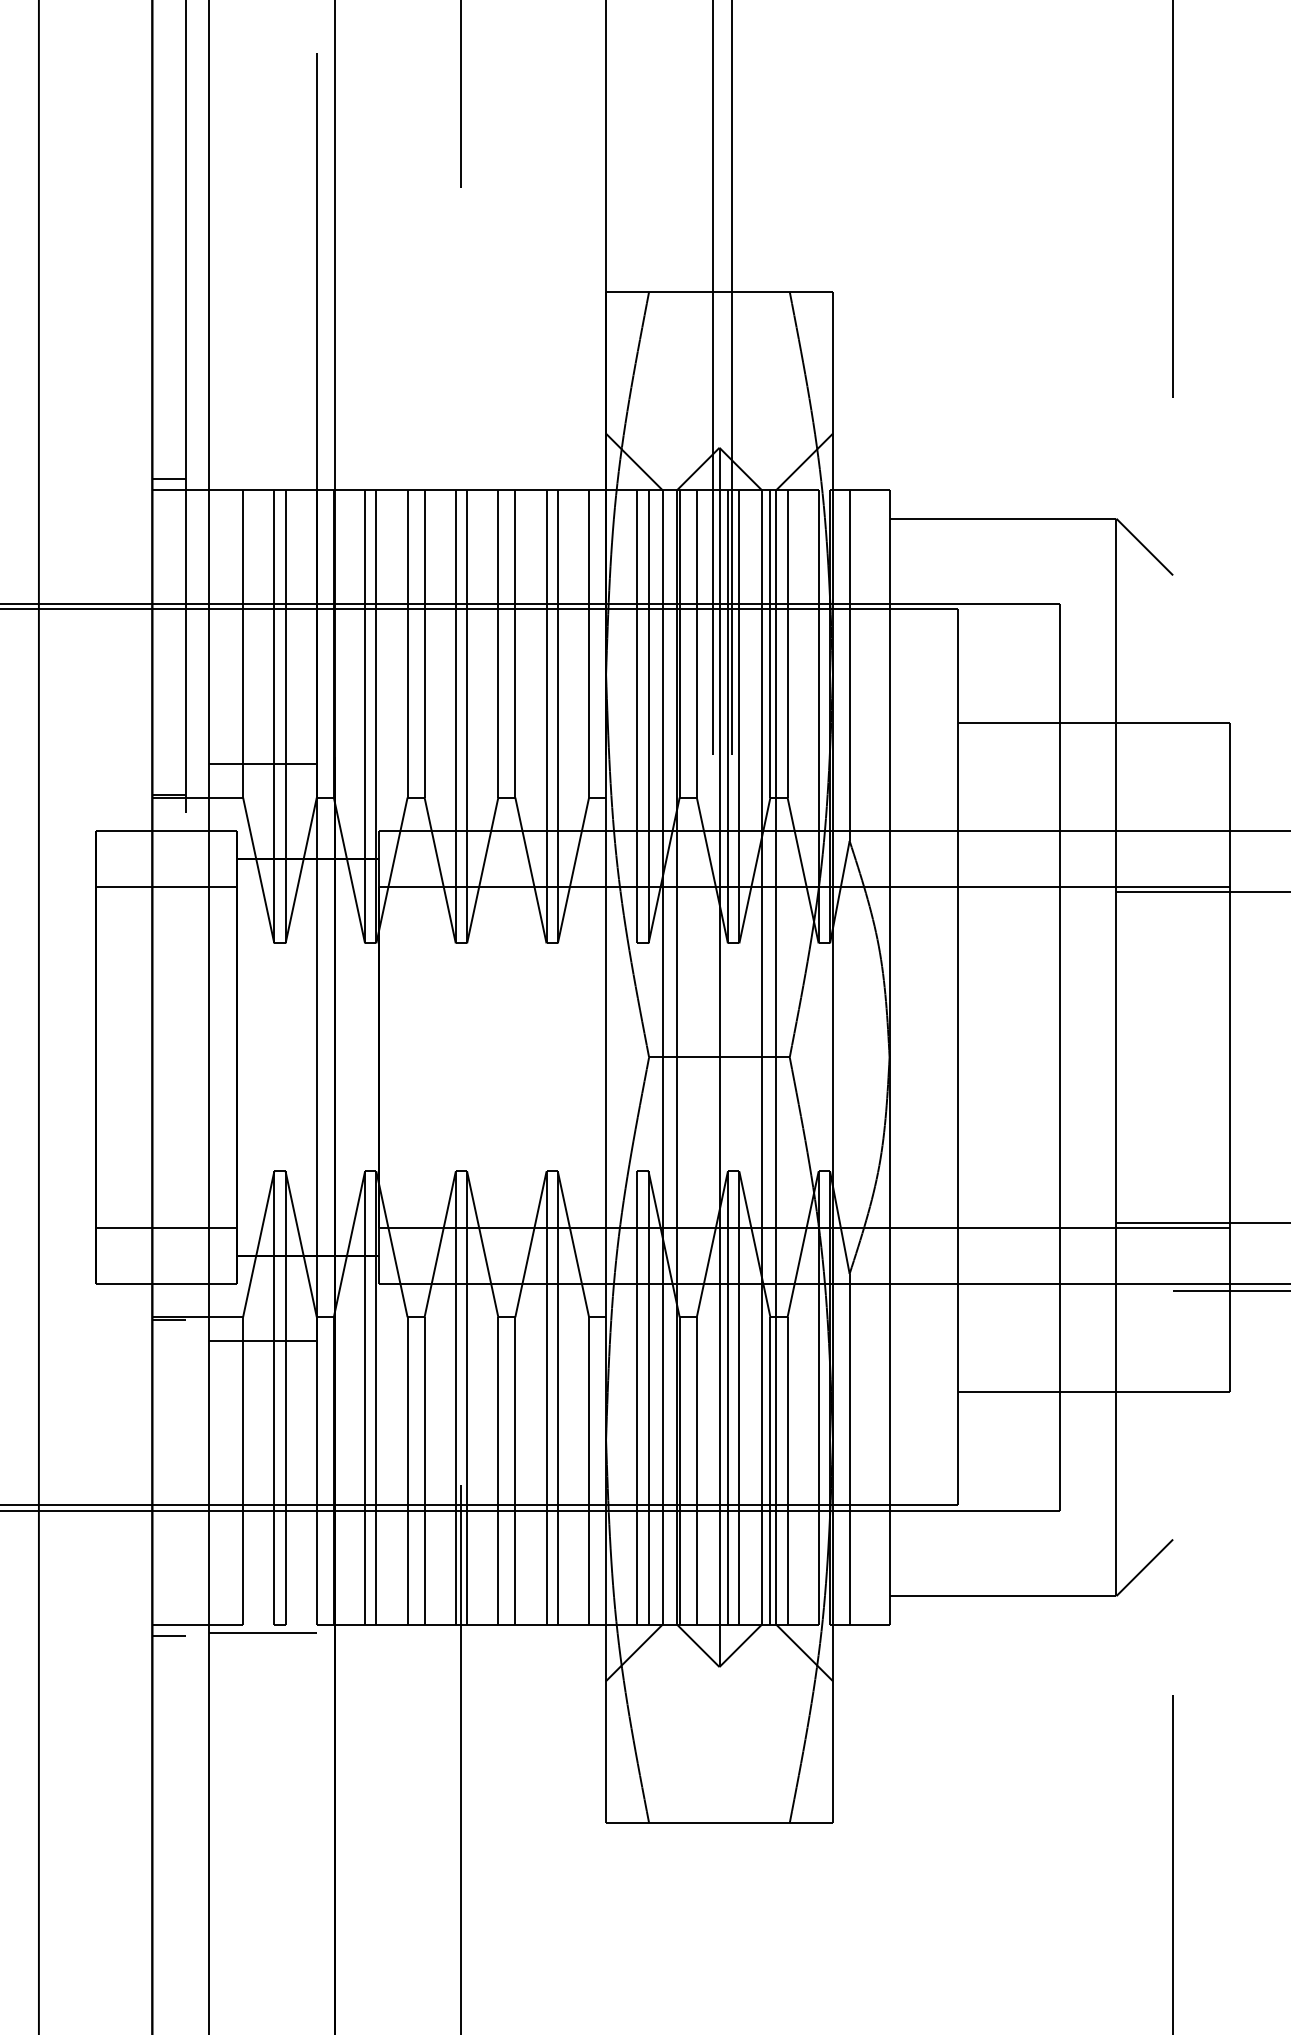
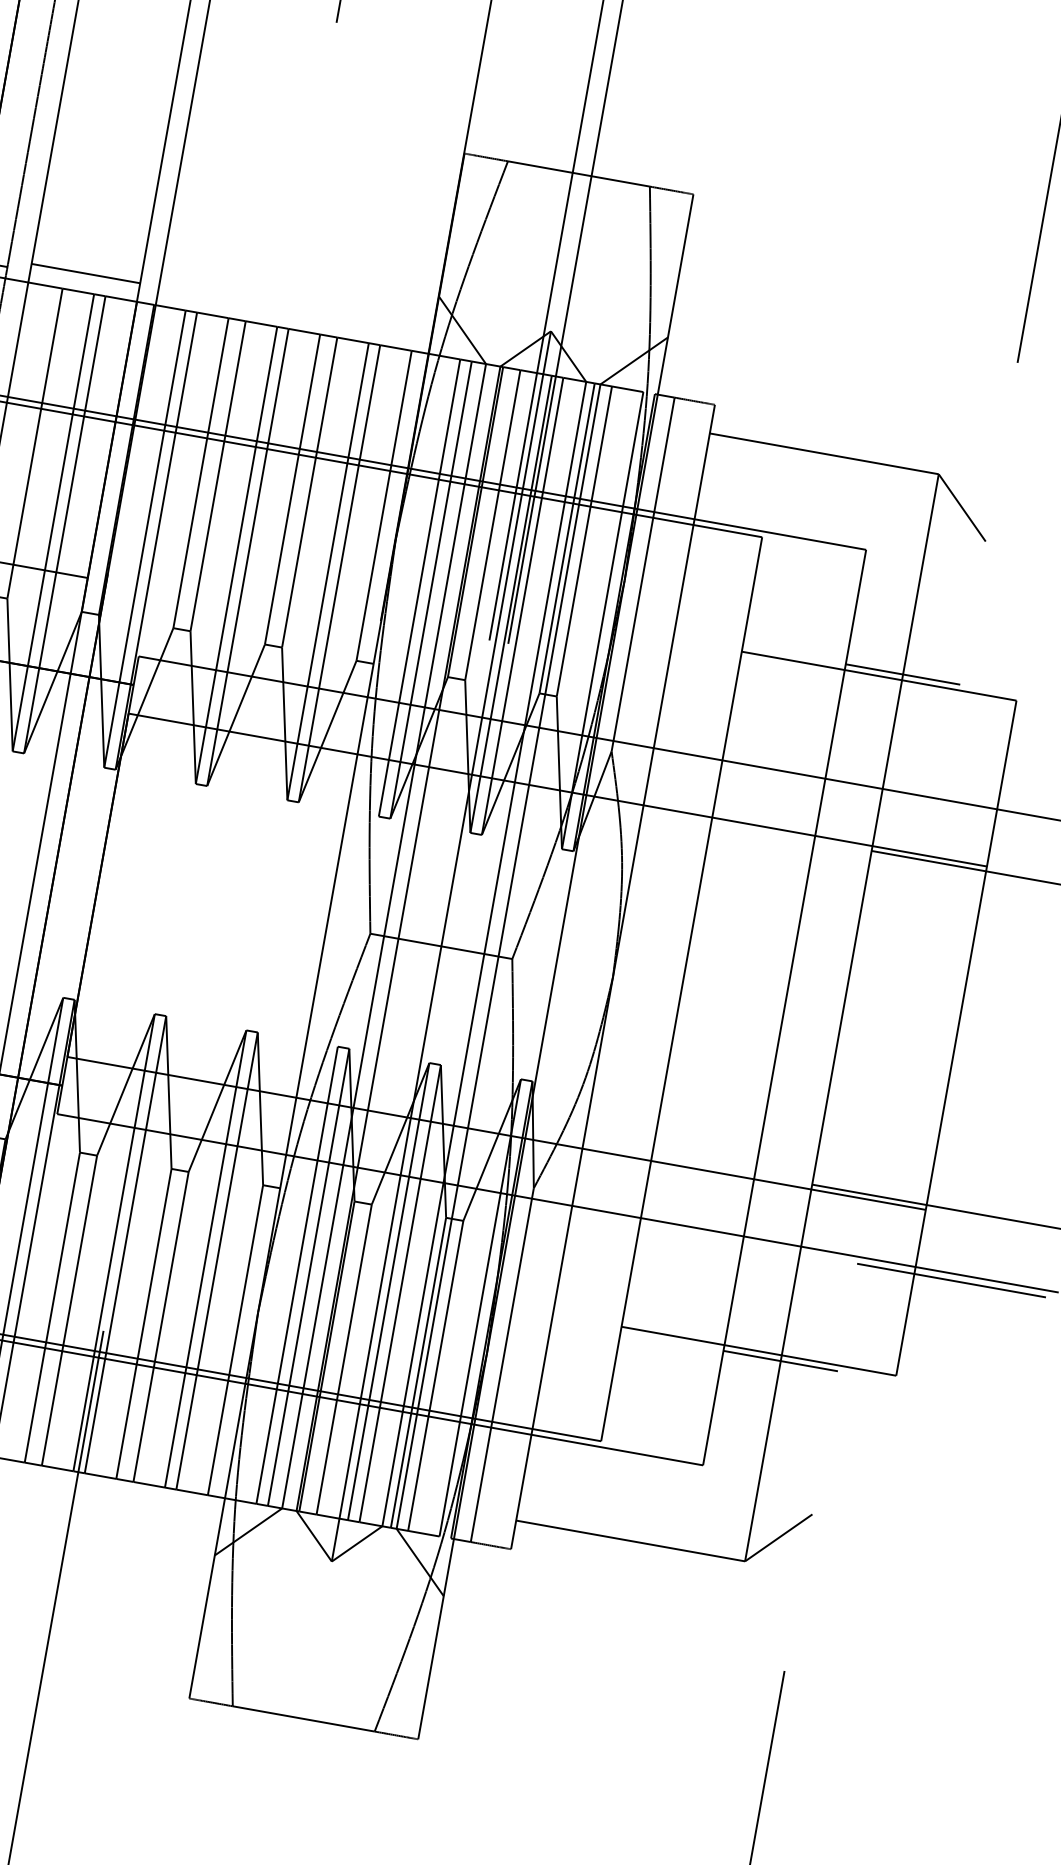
line: (262, 471) -> (85, 273), added
line: (1116, 717) -> (903, 674), added
line: (1116, 1397) -> (780, 1360), added

